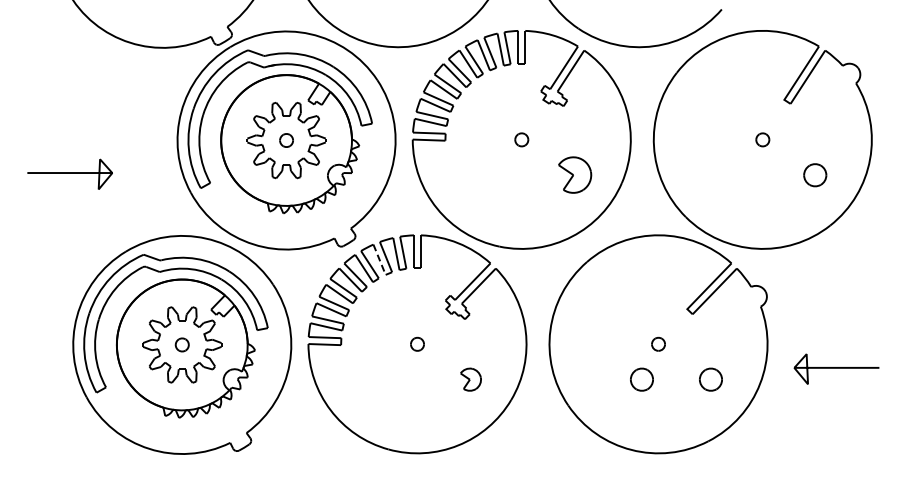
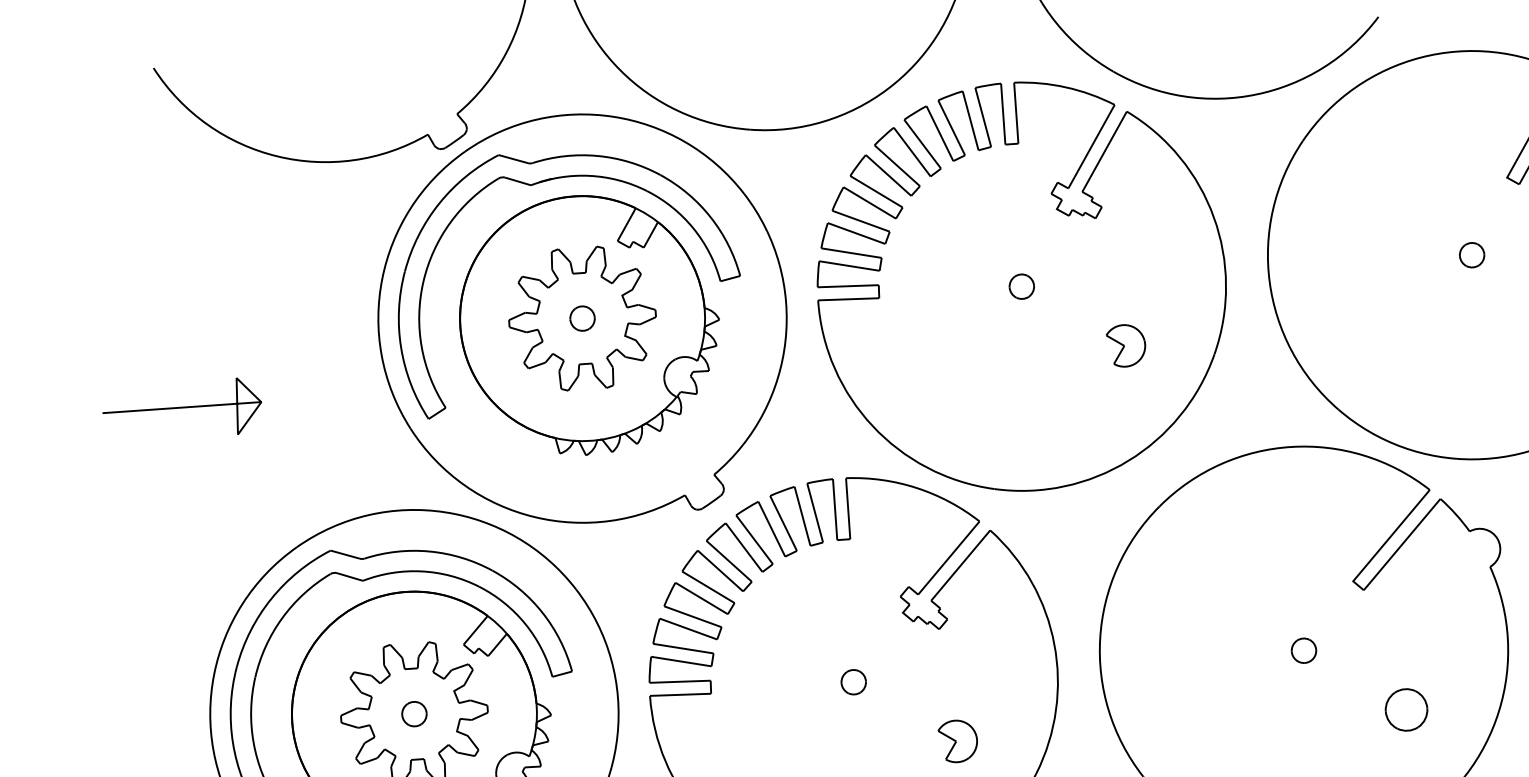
part: (575, 175) -> (1126, 346), size x0.62
line: (379, 260) -> (771, 530), dashed -> solid
part: (641, 379) -> (1276, 718), removed

